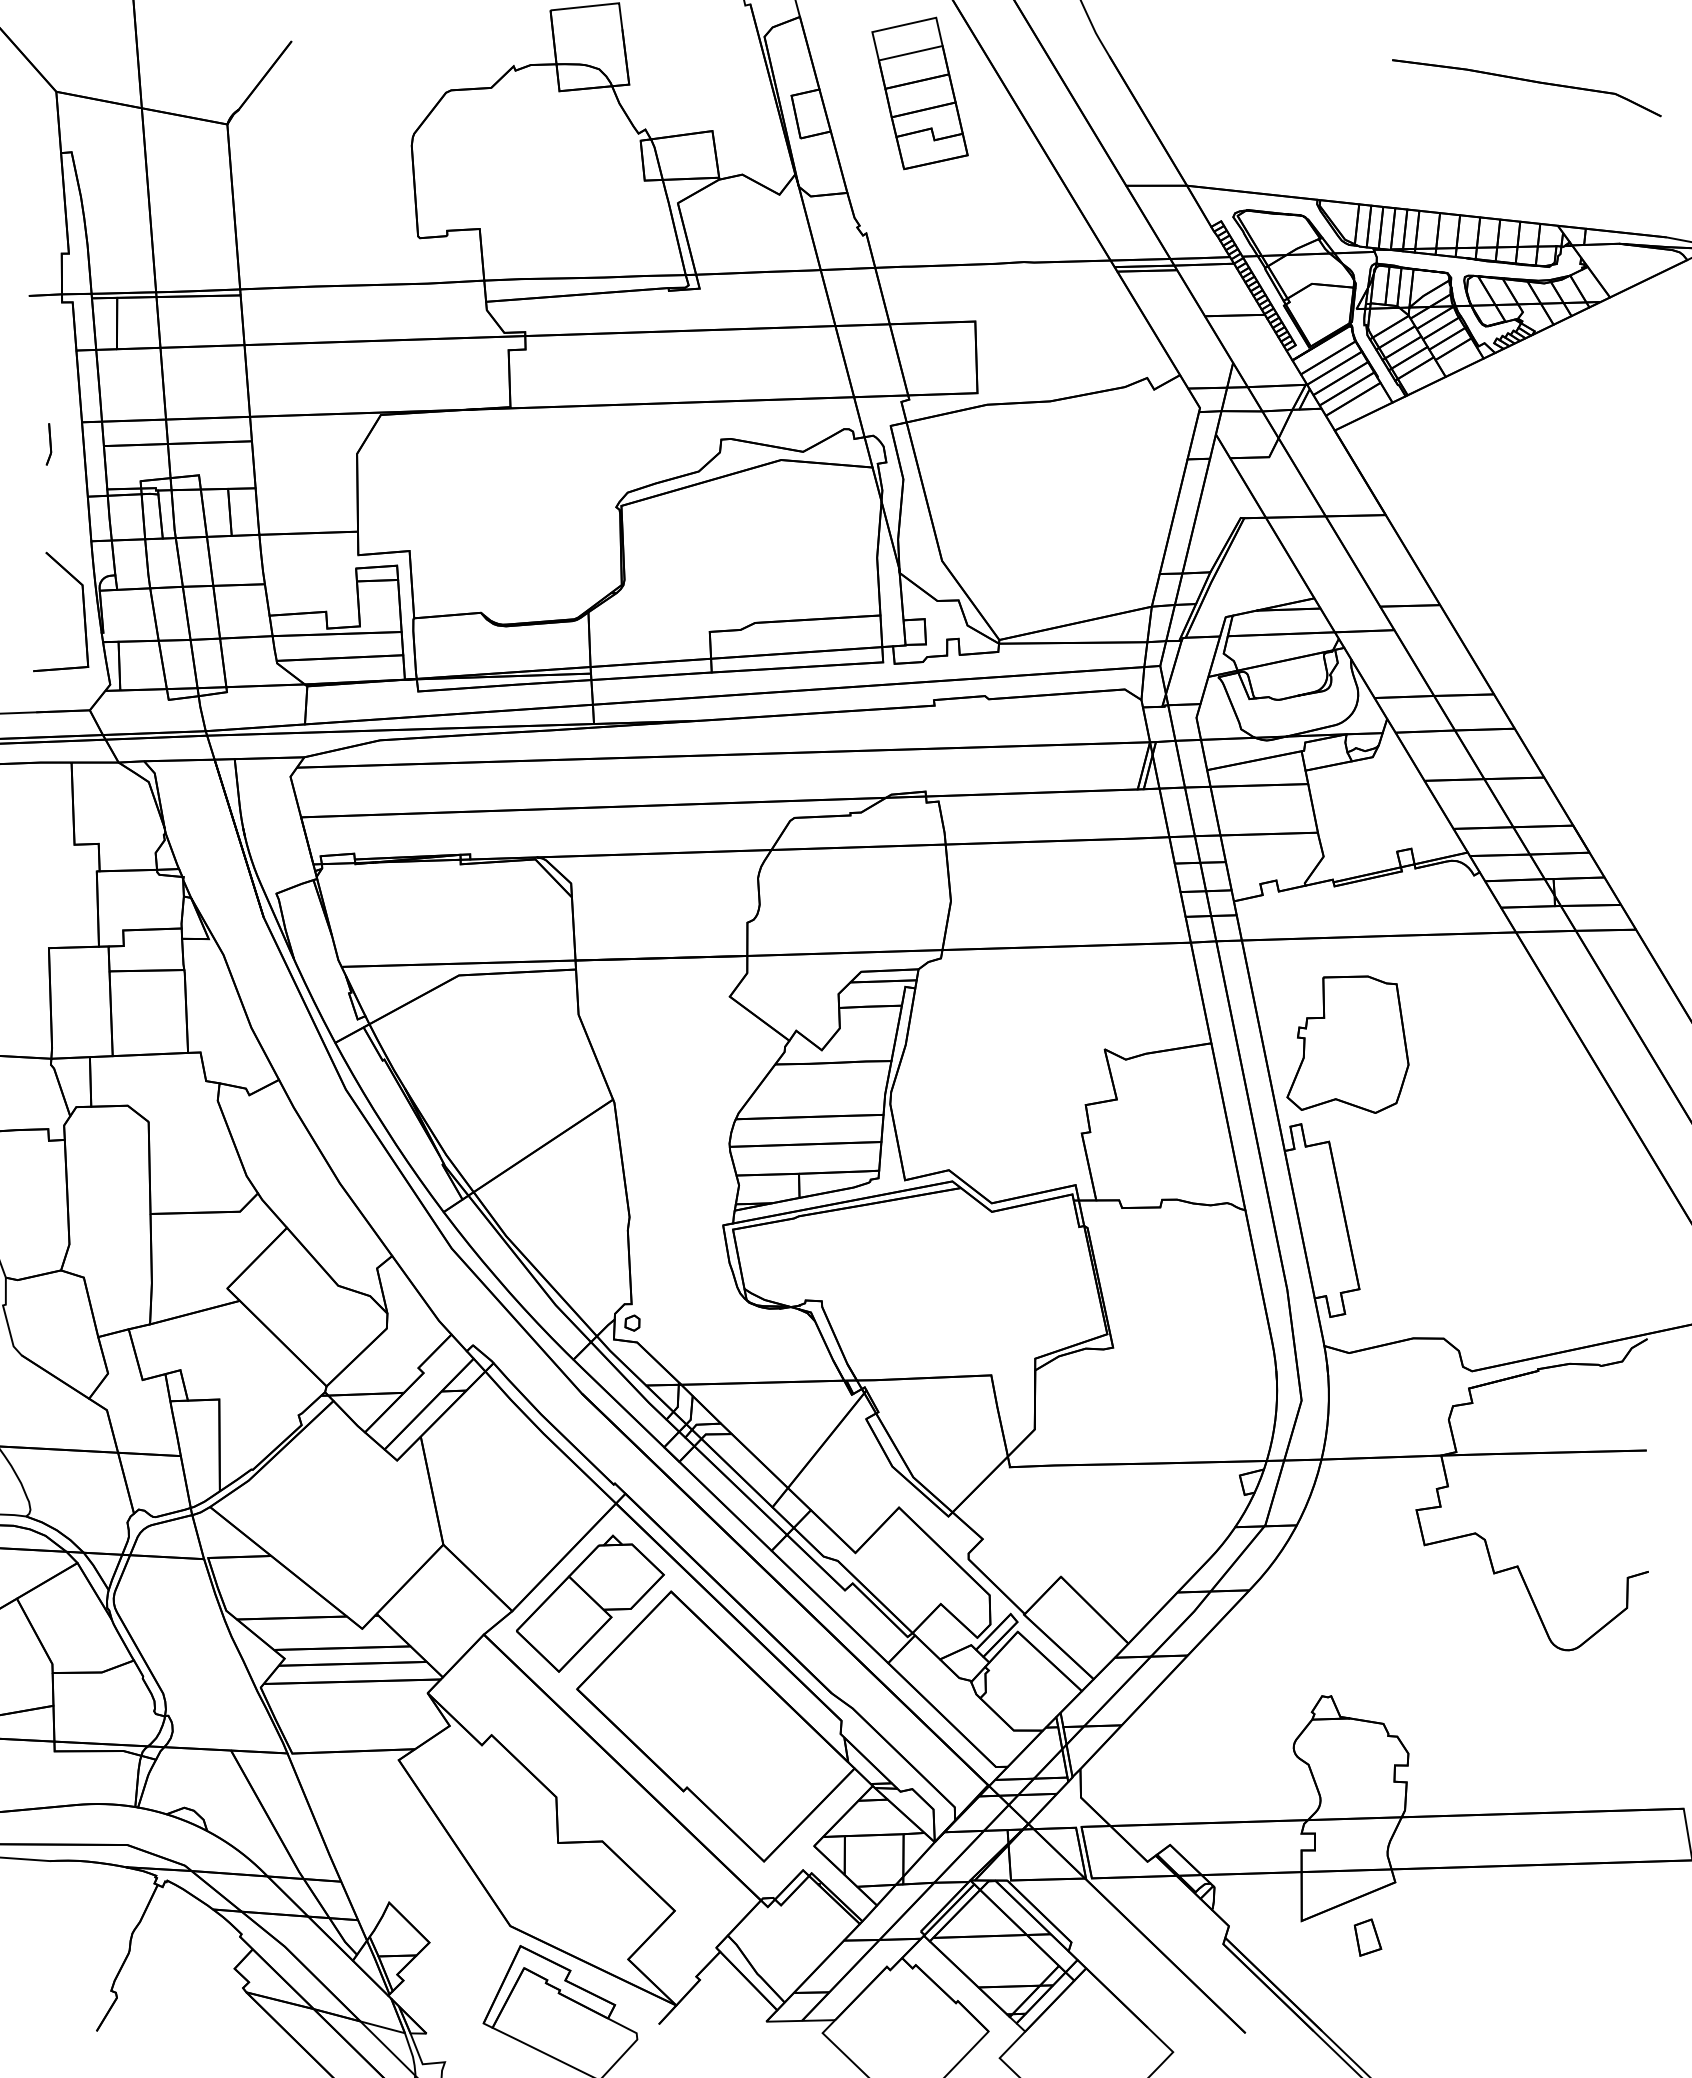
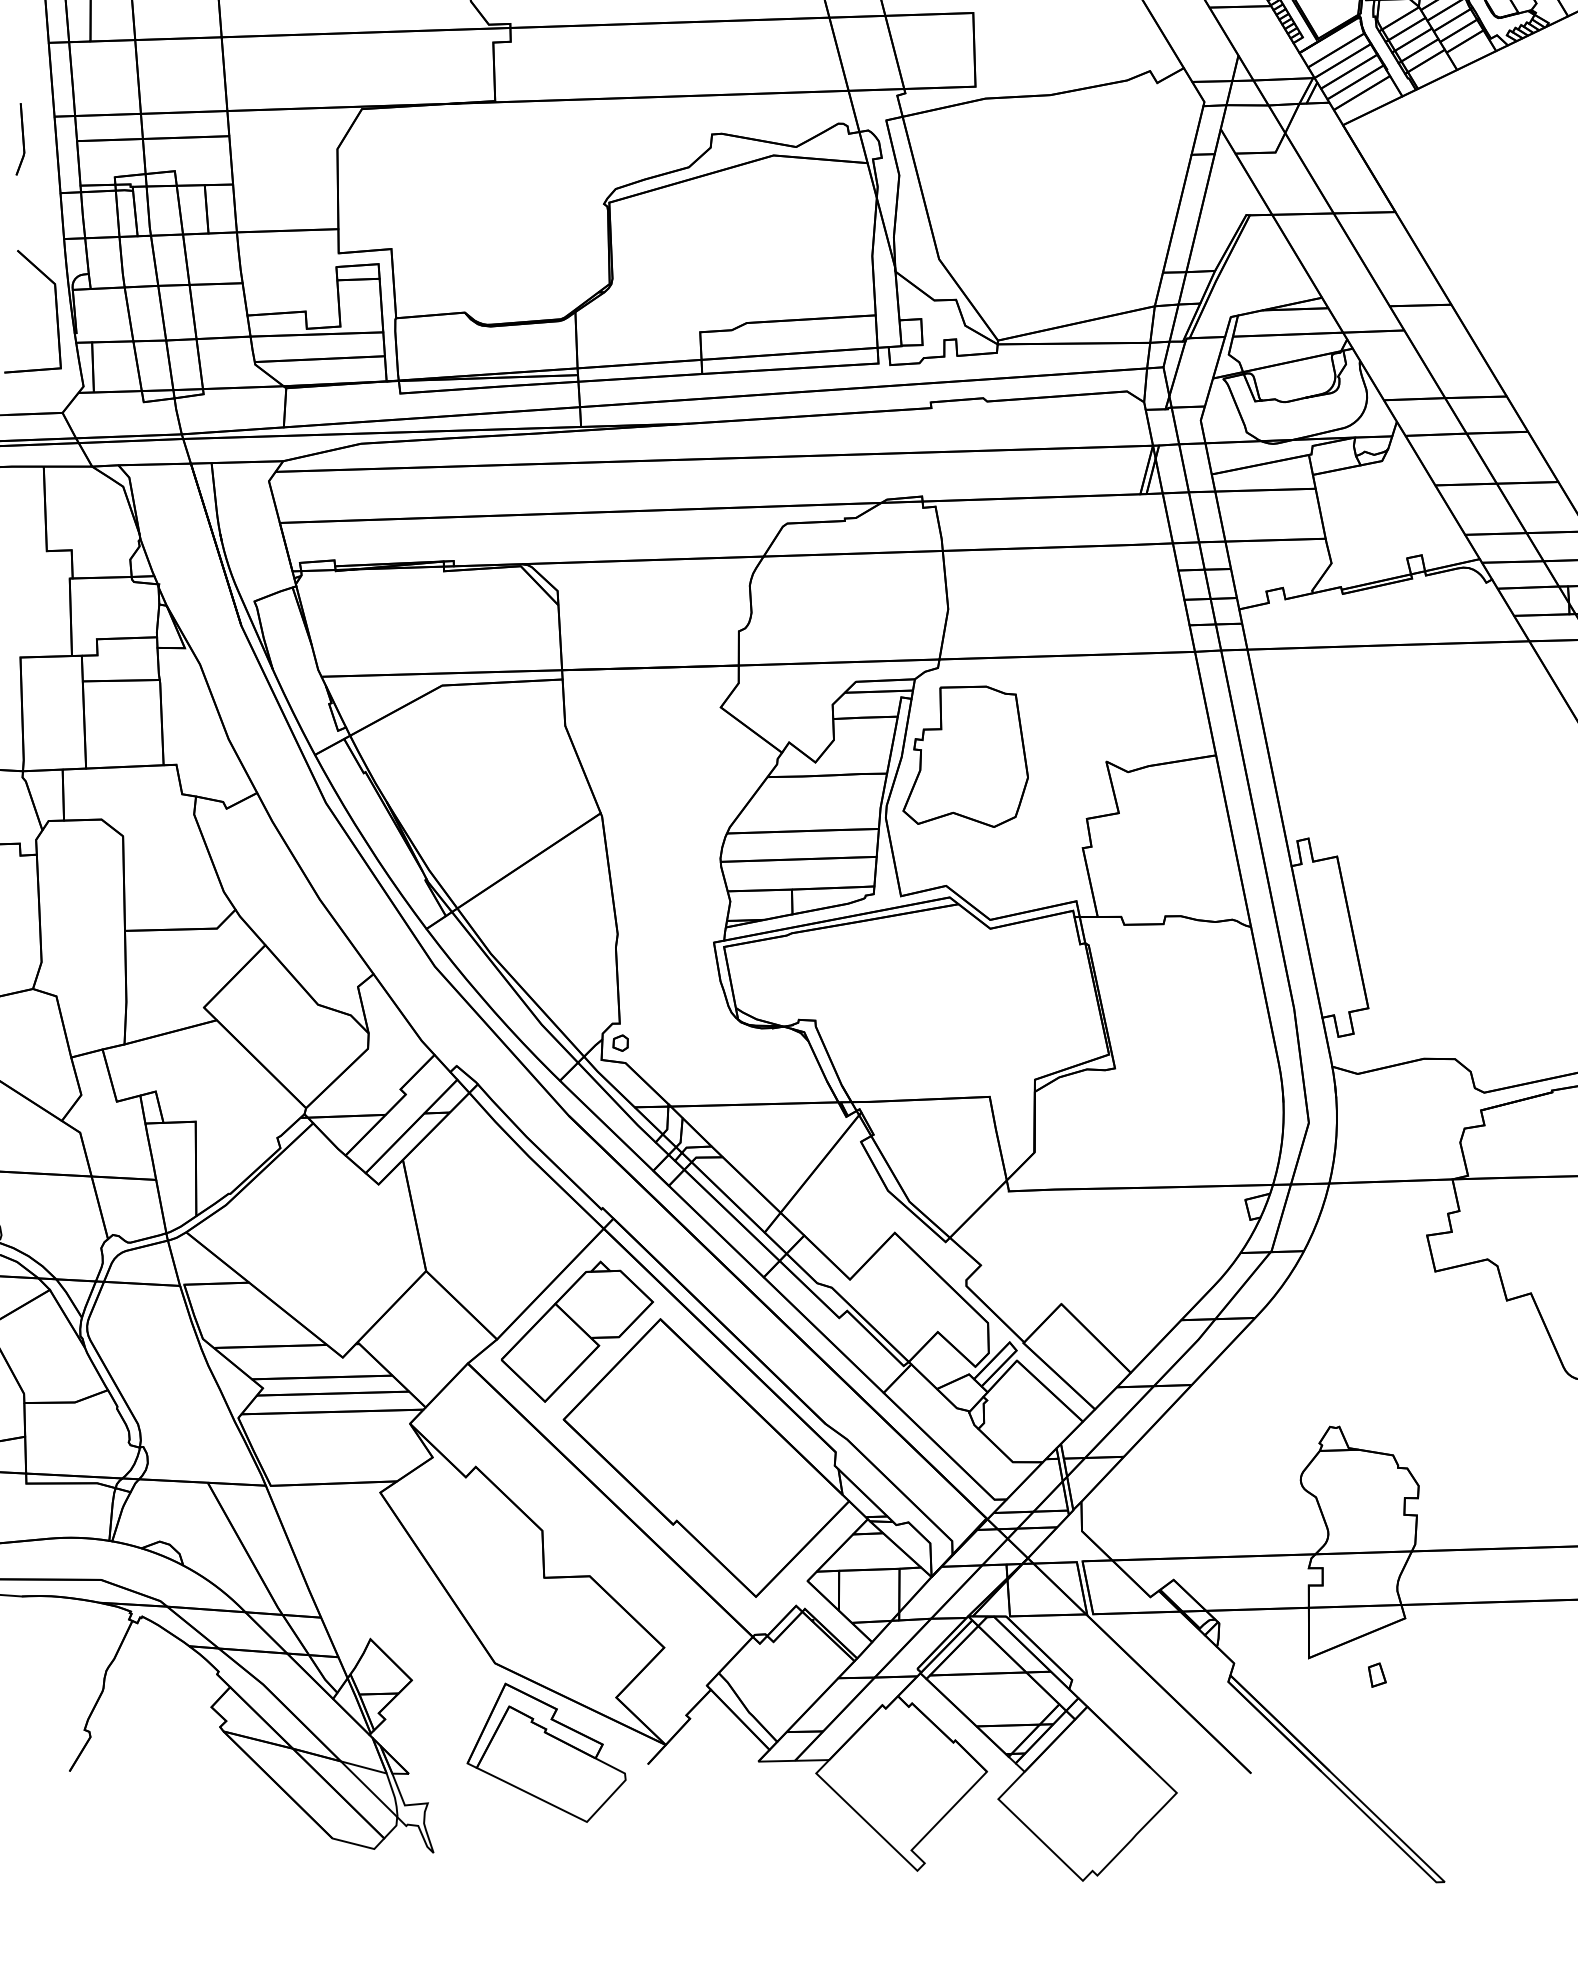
part: (48, 444) -> (20, 139), size x1.67
part: (1347, 1044) -> (965, 756), moved
part: (1368, 1937) -> (1377, 1675), size x0.62

